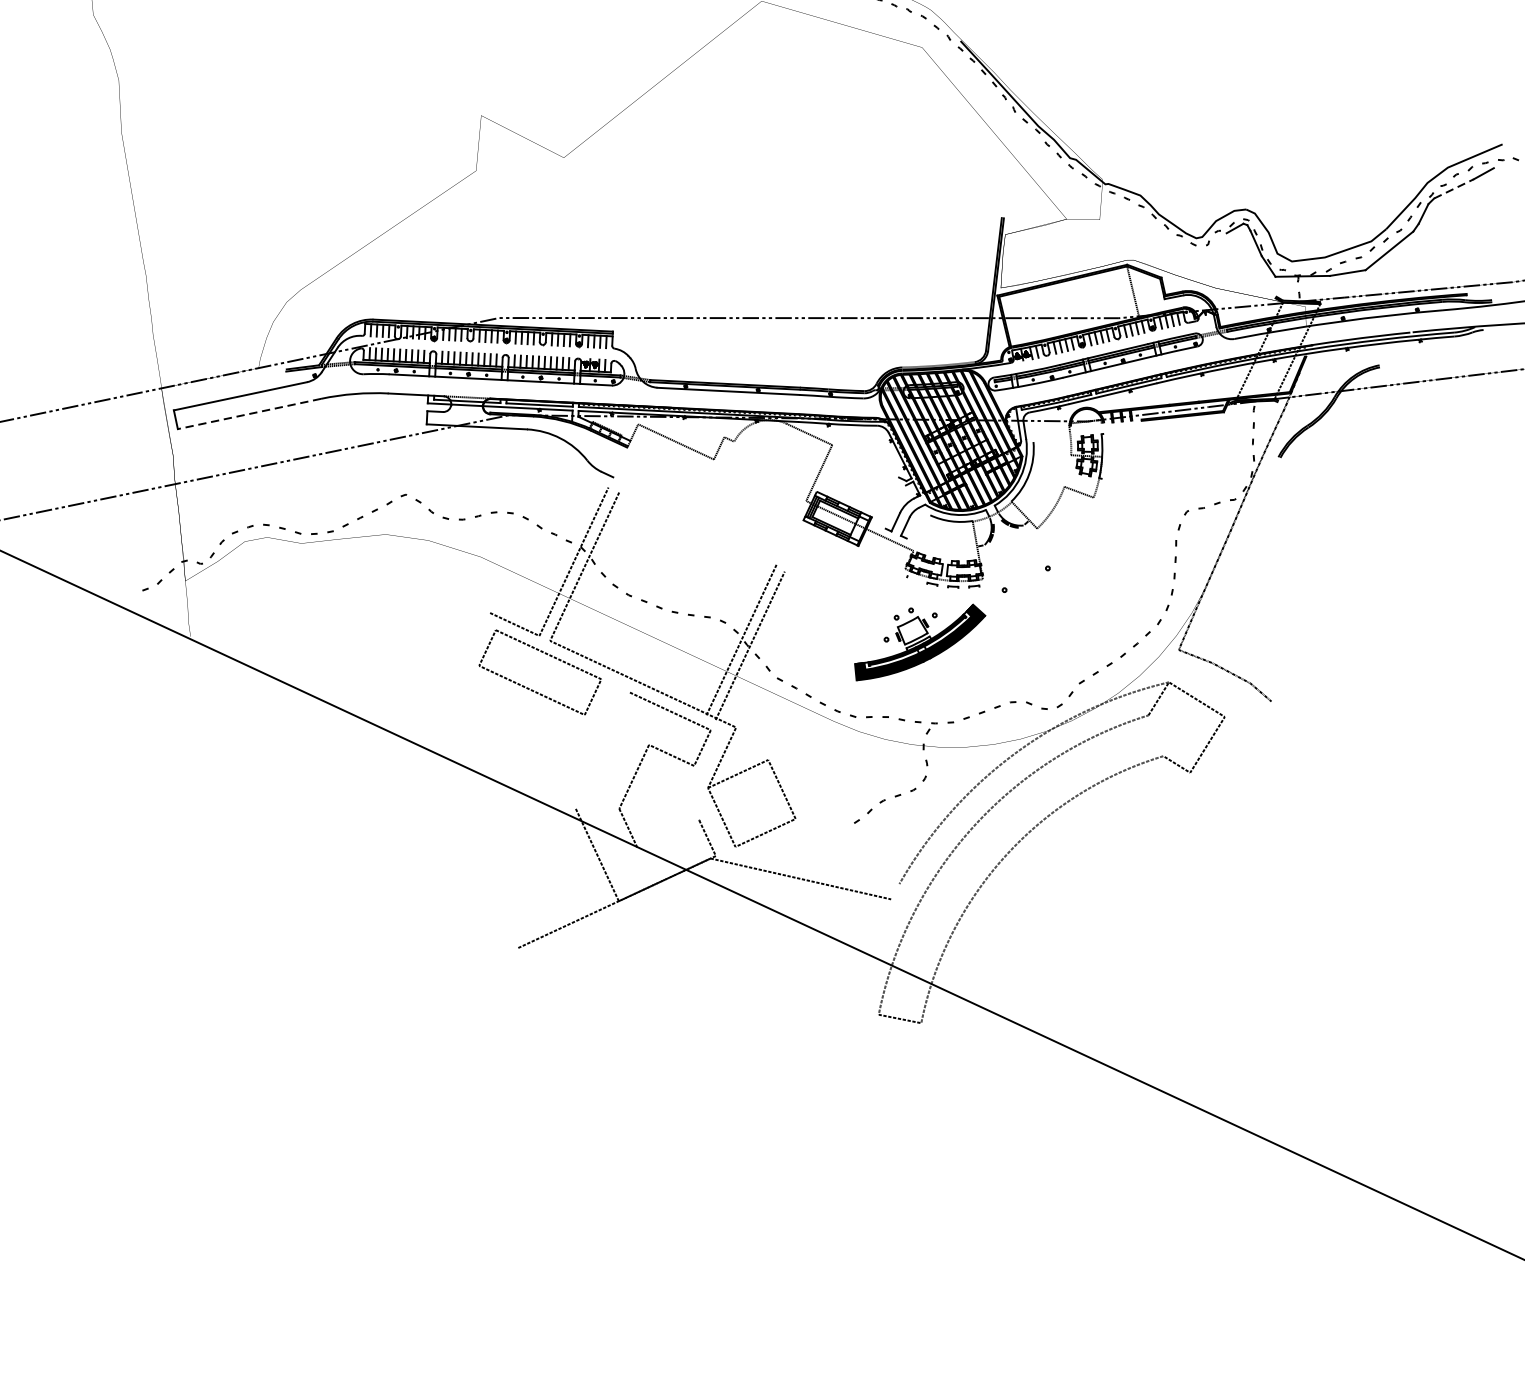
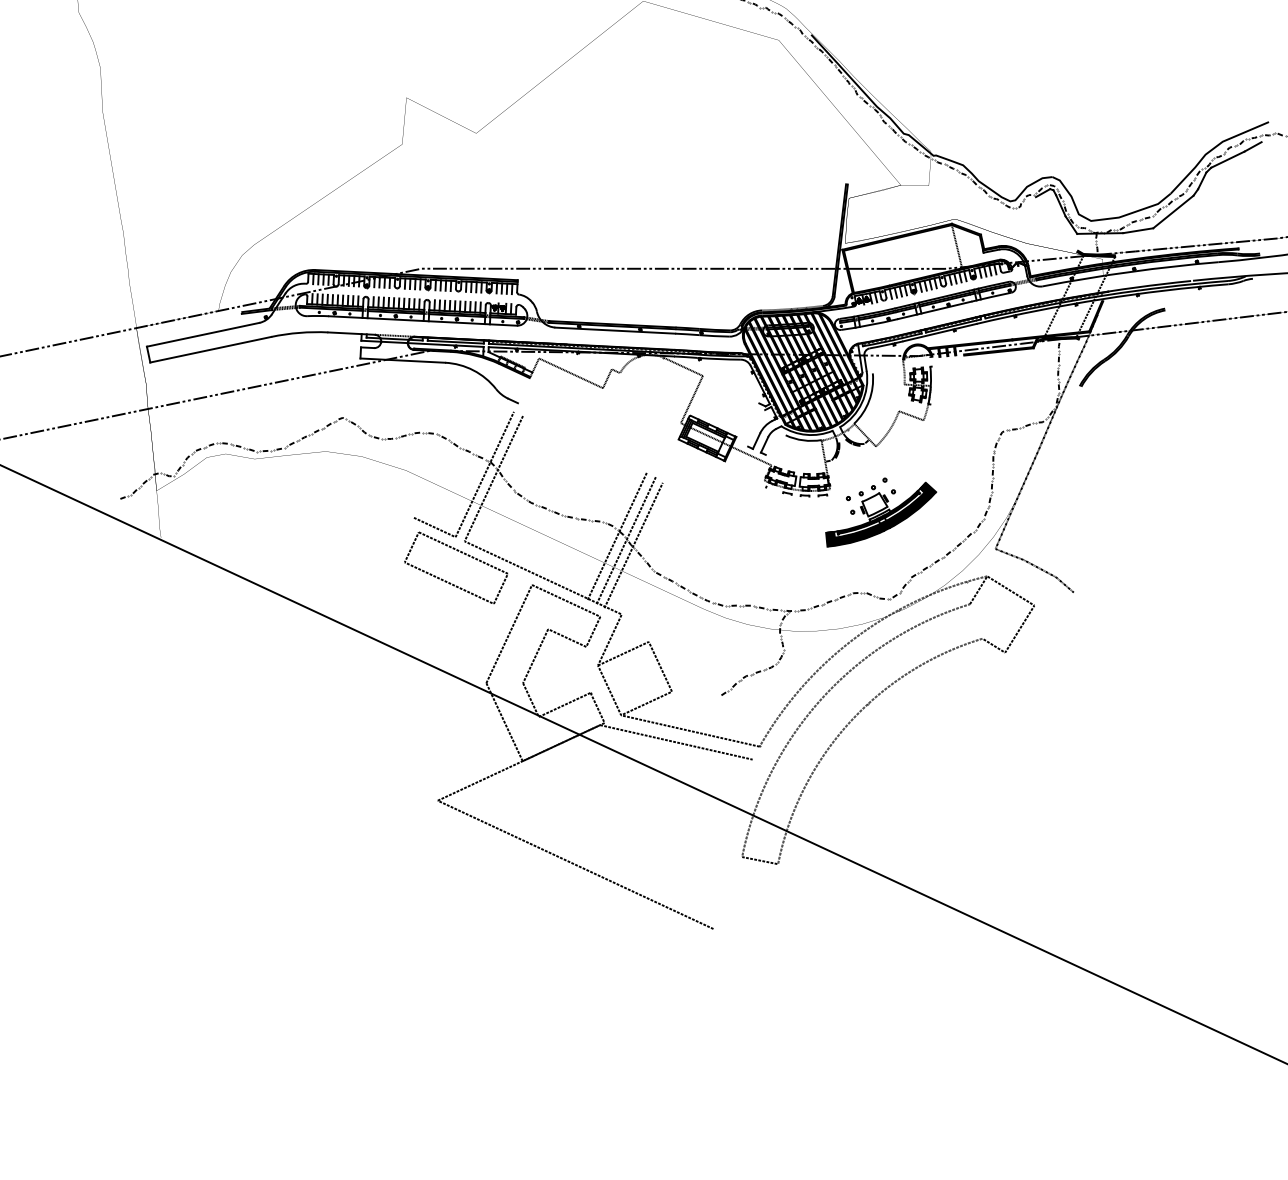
line: (1453, 188) -> (1227, 159), dashed -> solid
line: (249, 413) -> (210, 349), dashed -> solid
line: (729, 635) -> (616, 536), added
part: (920, 642) -> (881, 514), moved
line: (603, 751) -> (509, 634), added
line: (668, 834) -> (564, 704), added
line: (817, 864) -> (690, 730), added
line: (681, 1023) -> (575, 864), added

